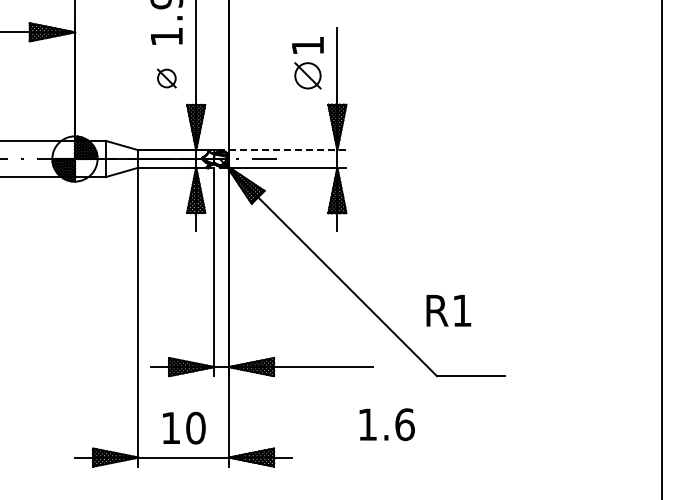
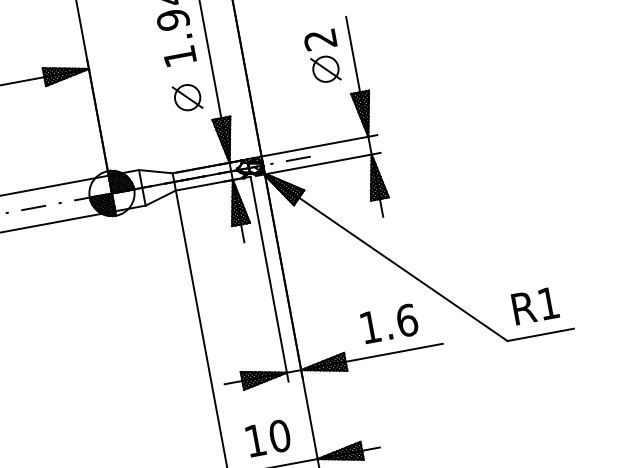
text: (307, 46) -> (320, 40), 1 -> 2
part: (166, 78) -> (187, 97), size x1.43
line: (282, 149) -> (314, 146), dashed -> solid
text: (448, 310) -> (535, 305), moved
text: (386, 424) -> (388, 323), moved

